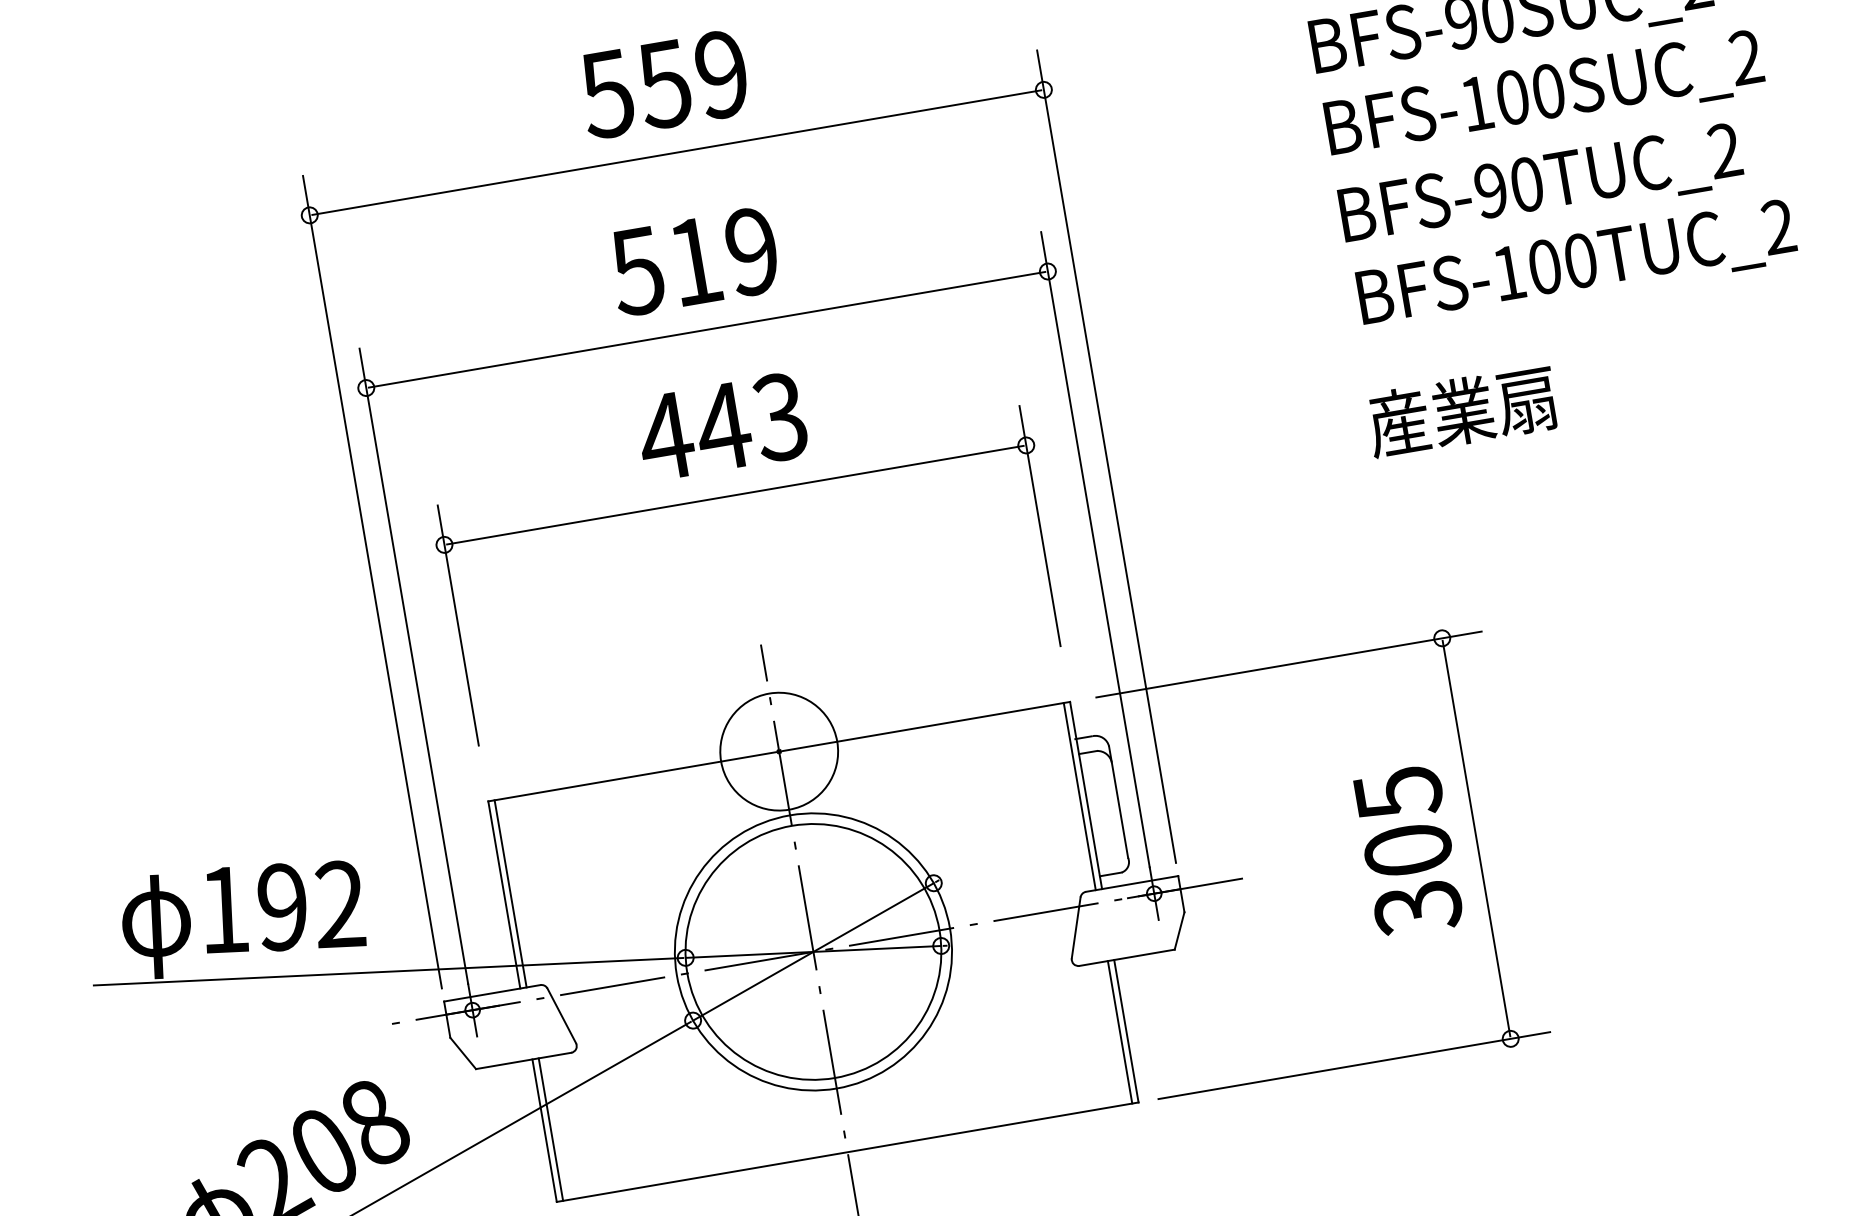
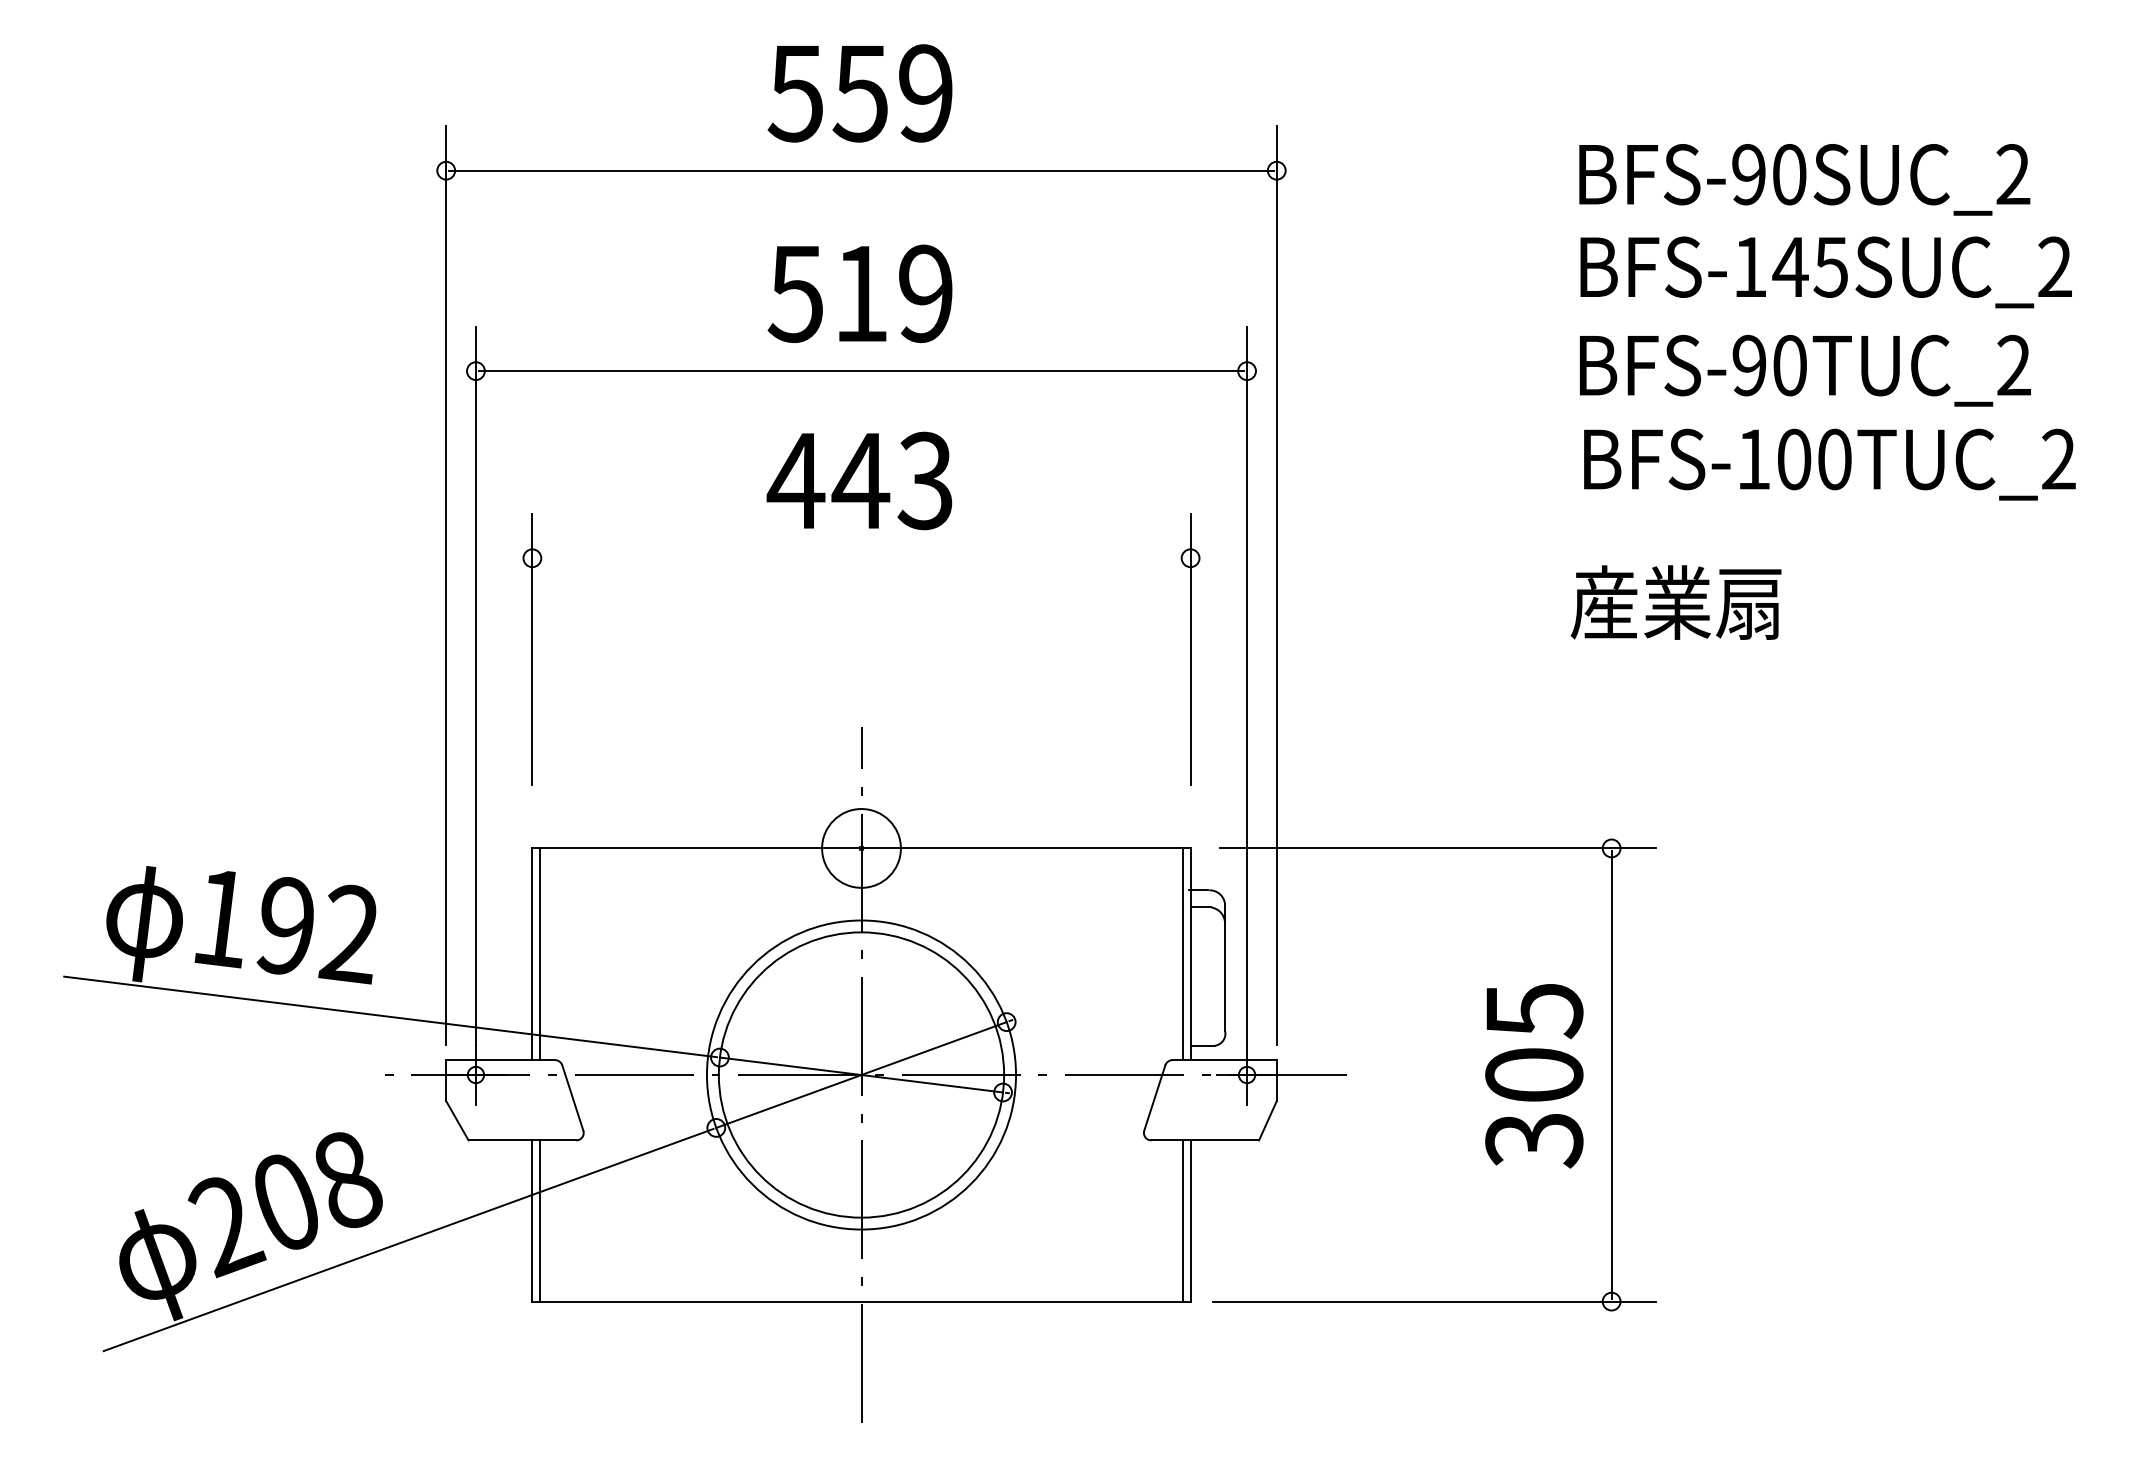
text: (1530, 93) -> (1810, 266), BFS-100SUC_2 -> BFS-145SUC_2
line: (735, 495) -> (861, 558), removed
circle: (779, 751) -> (861, 848), size x0.6

